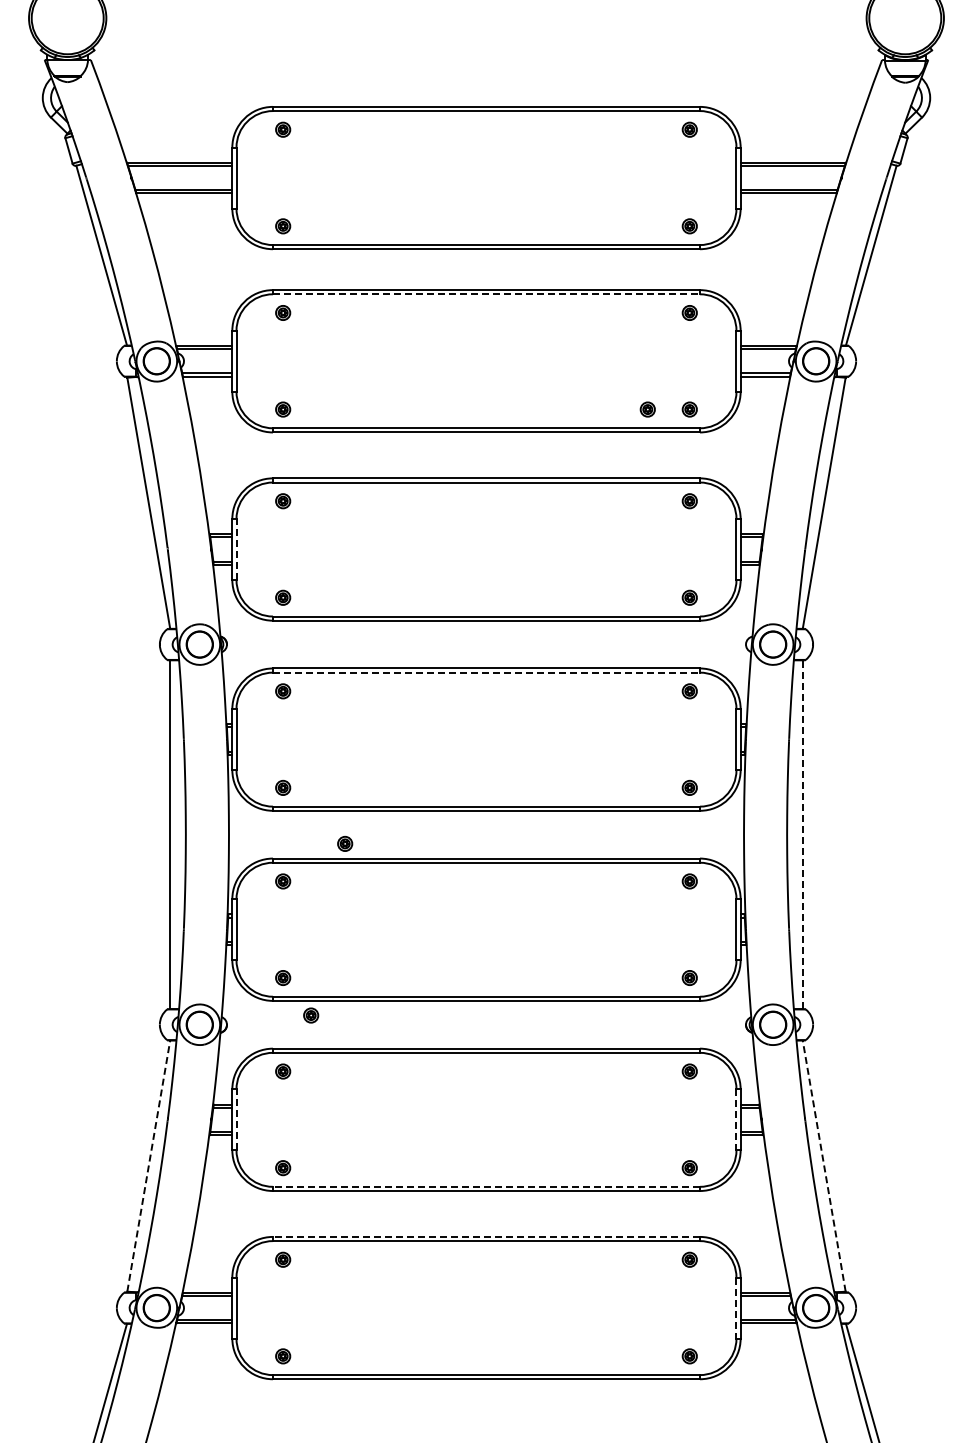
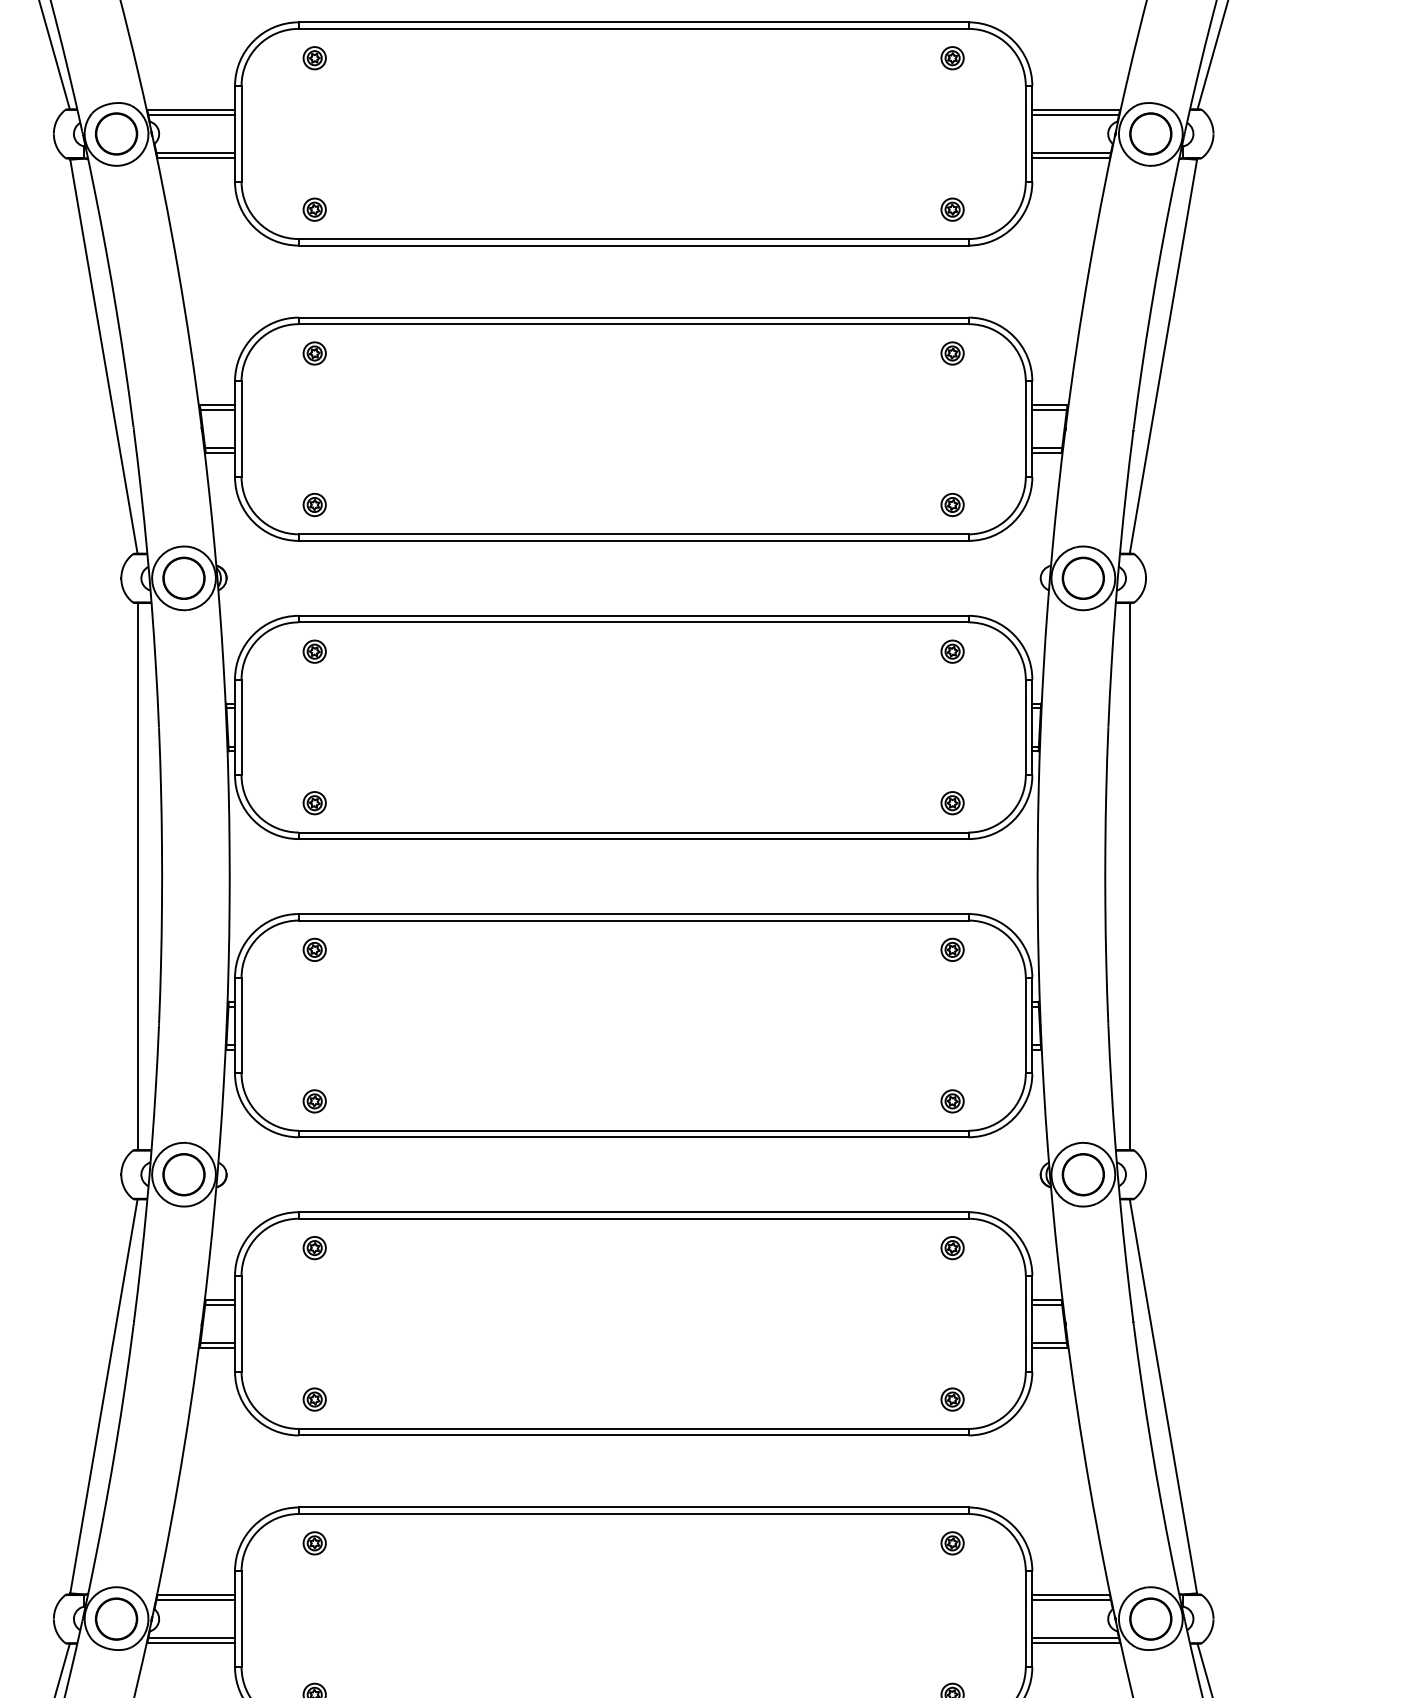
line: (486, 294) -> (633, 29), dashed -> solid
part: (647, 409) -> (886, 209), removed
line: (236, 549) -> (241, 429), dashed -> solid
line: (486, 672) -> (633, 622), dashed -> solid
line: (802, 834) -> (1129, 876), dashed -> solid
part: (345, 843) -> (412, 890), removed
part: (311, 1015) -> (359, 1160), removed
line: (236, 1119) -> (241, 1323), dashed -> solid
line: (736, 1120) -> (1025, 1324), dashed -> solid
line: (148, 1165) -> (103, 1395), dashed -> solid
line: (824, 1165) -> (1163, 1395), dashed -> solid
line: (485, 1186) -> (632, 1428), dashed -> solid
line: (485, 1236) -> (632, 1506), dashed -> solid
line: (736, 1308) -> (1025, 1619), dashed -> solid

